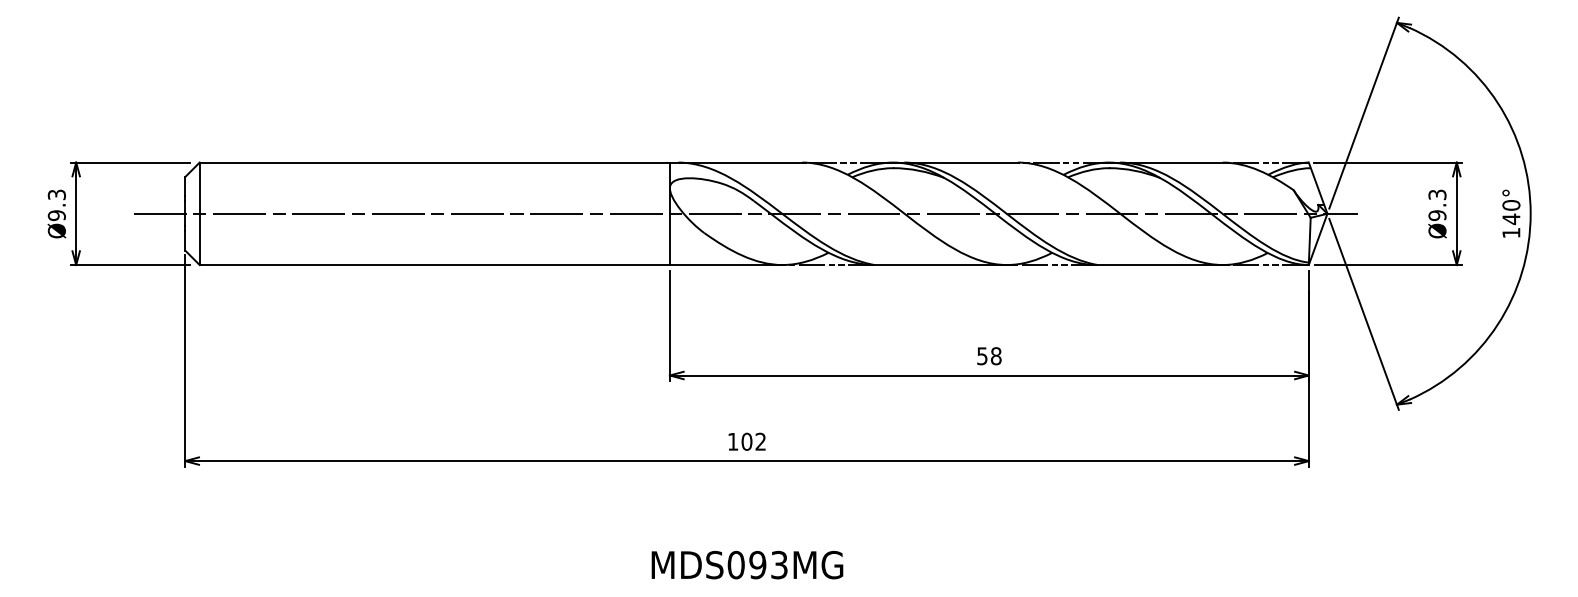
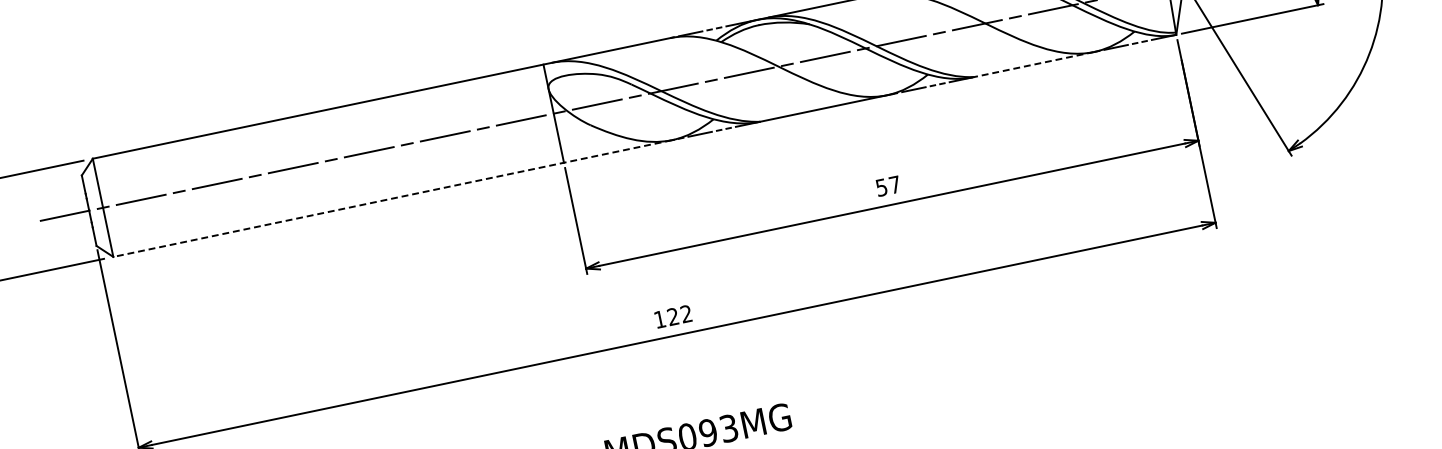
line: (490, 265) -> (392, 199), solid -> dashed
line: (1160, 265) -> (1034, 65), solid -> dashed
text: (995, 356) -> (894, 185), 58 -> 57
text: (746, 441) -> (672, 316), 102 -> 122

